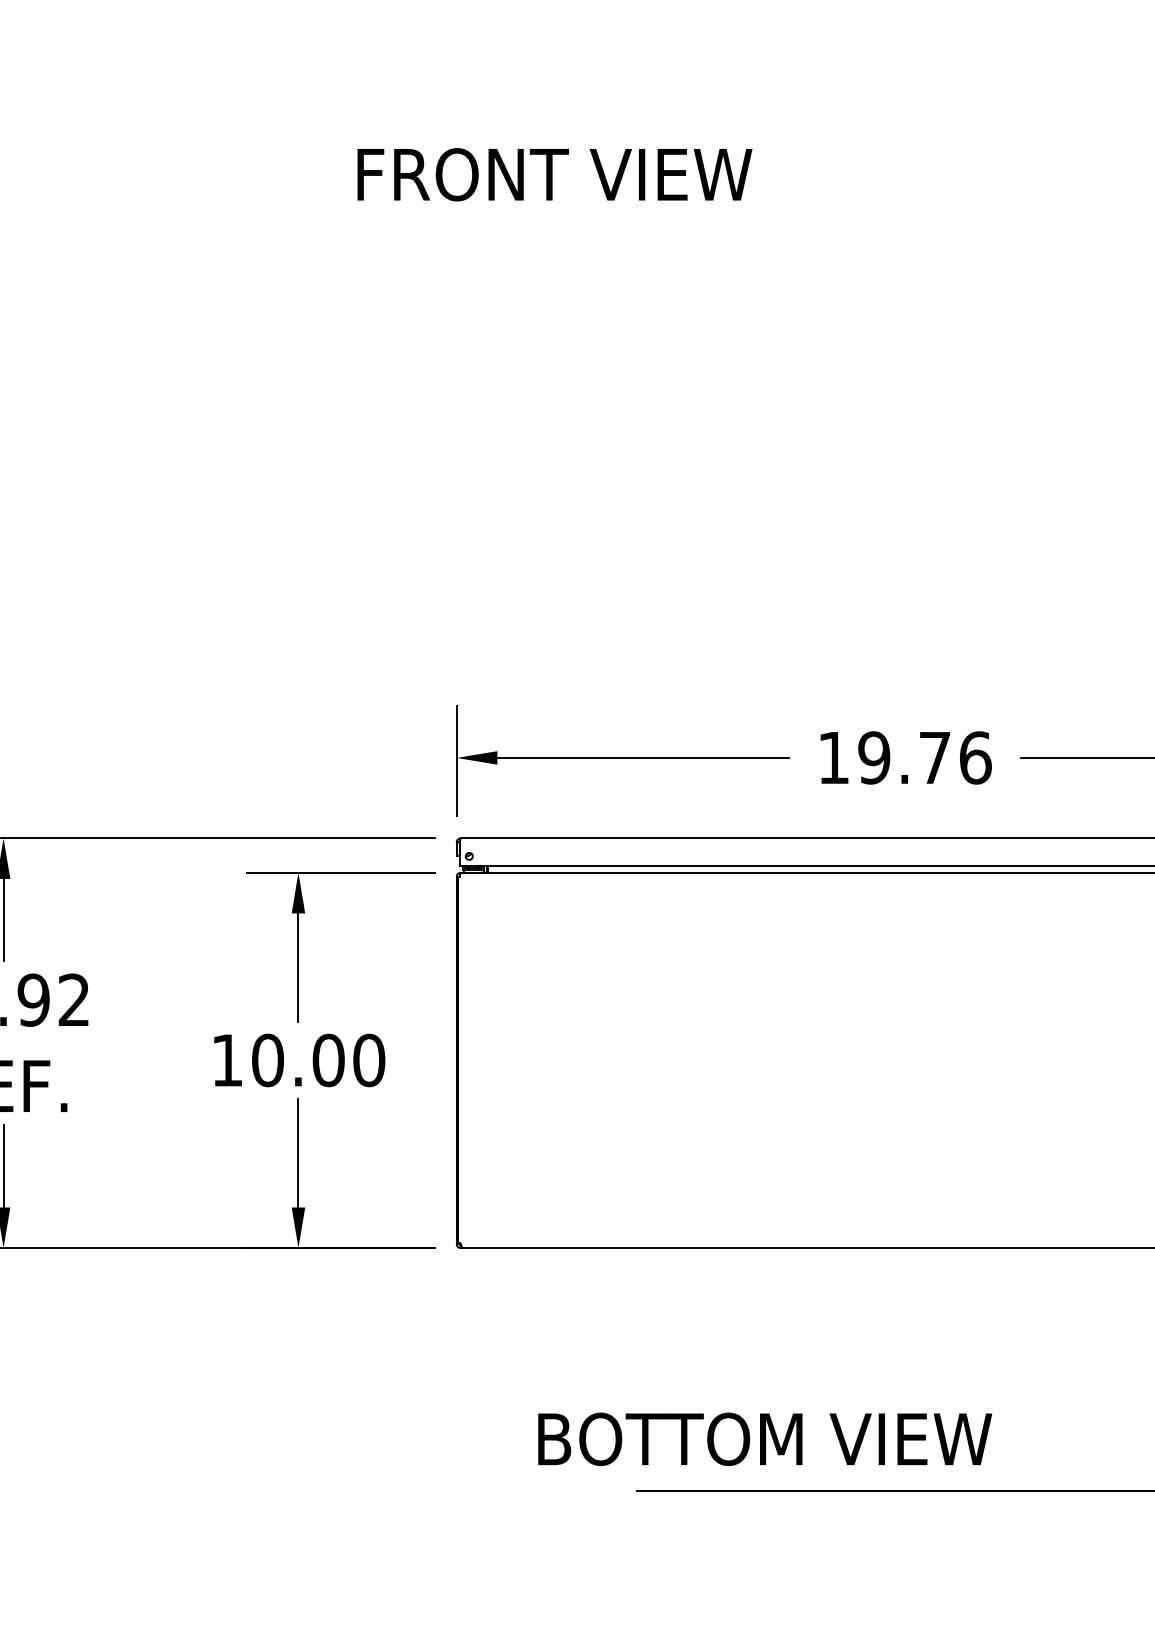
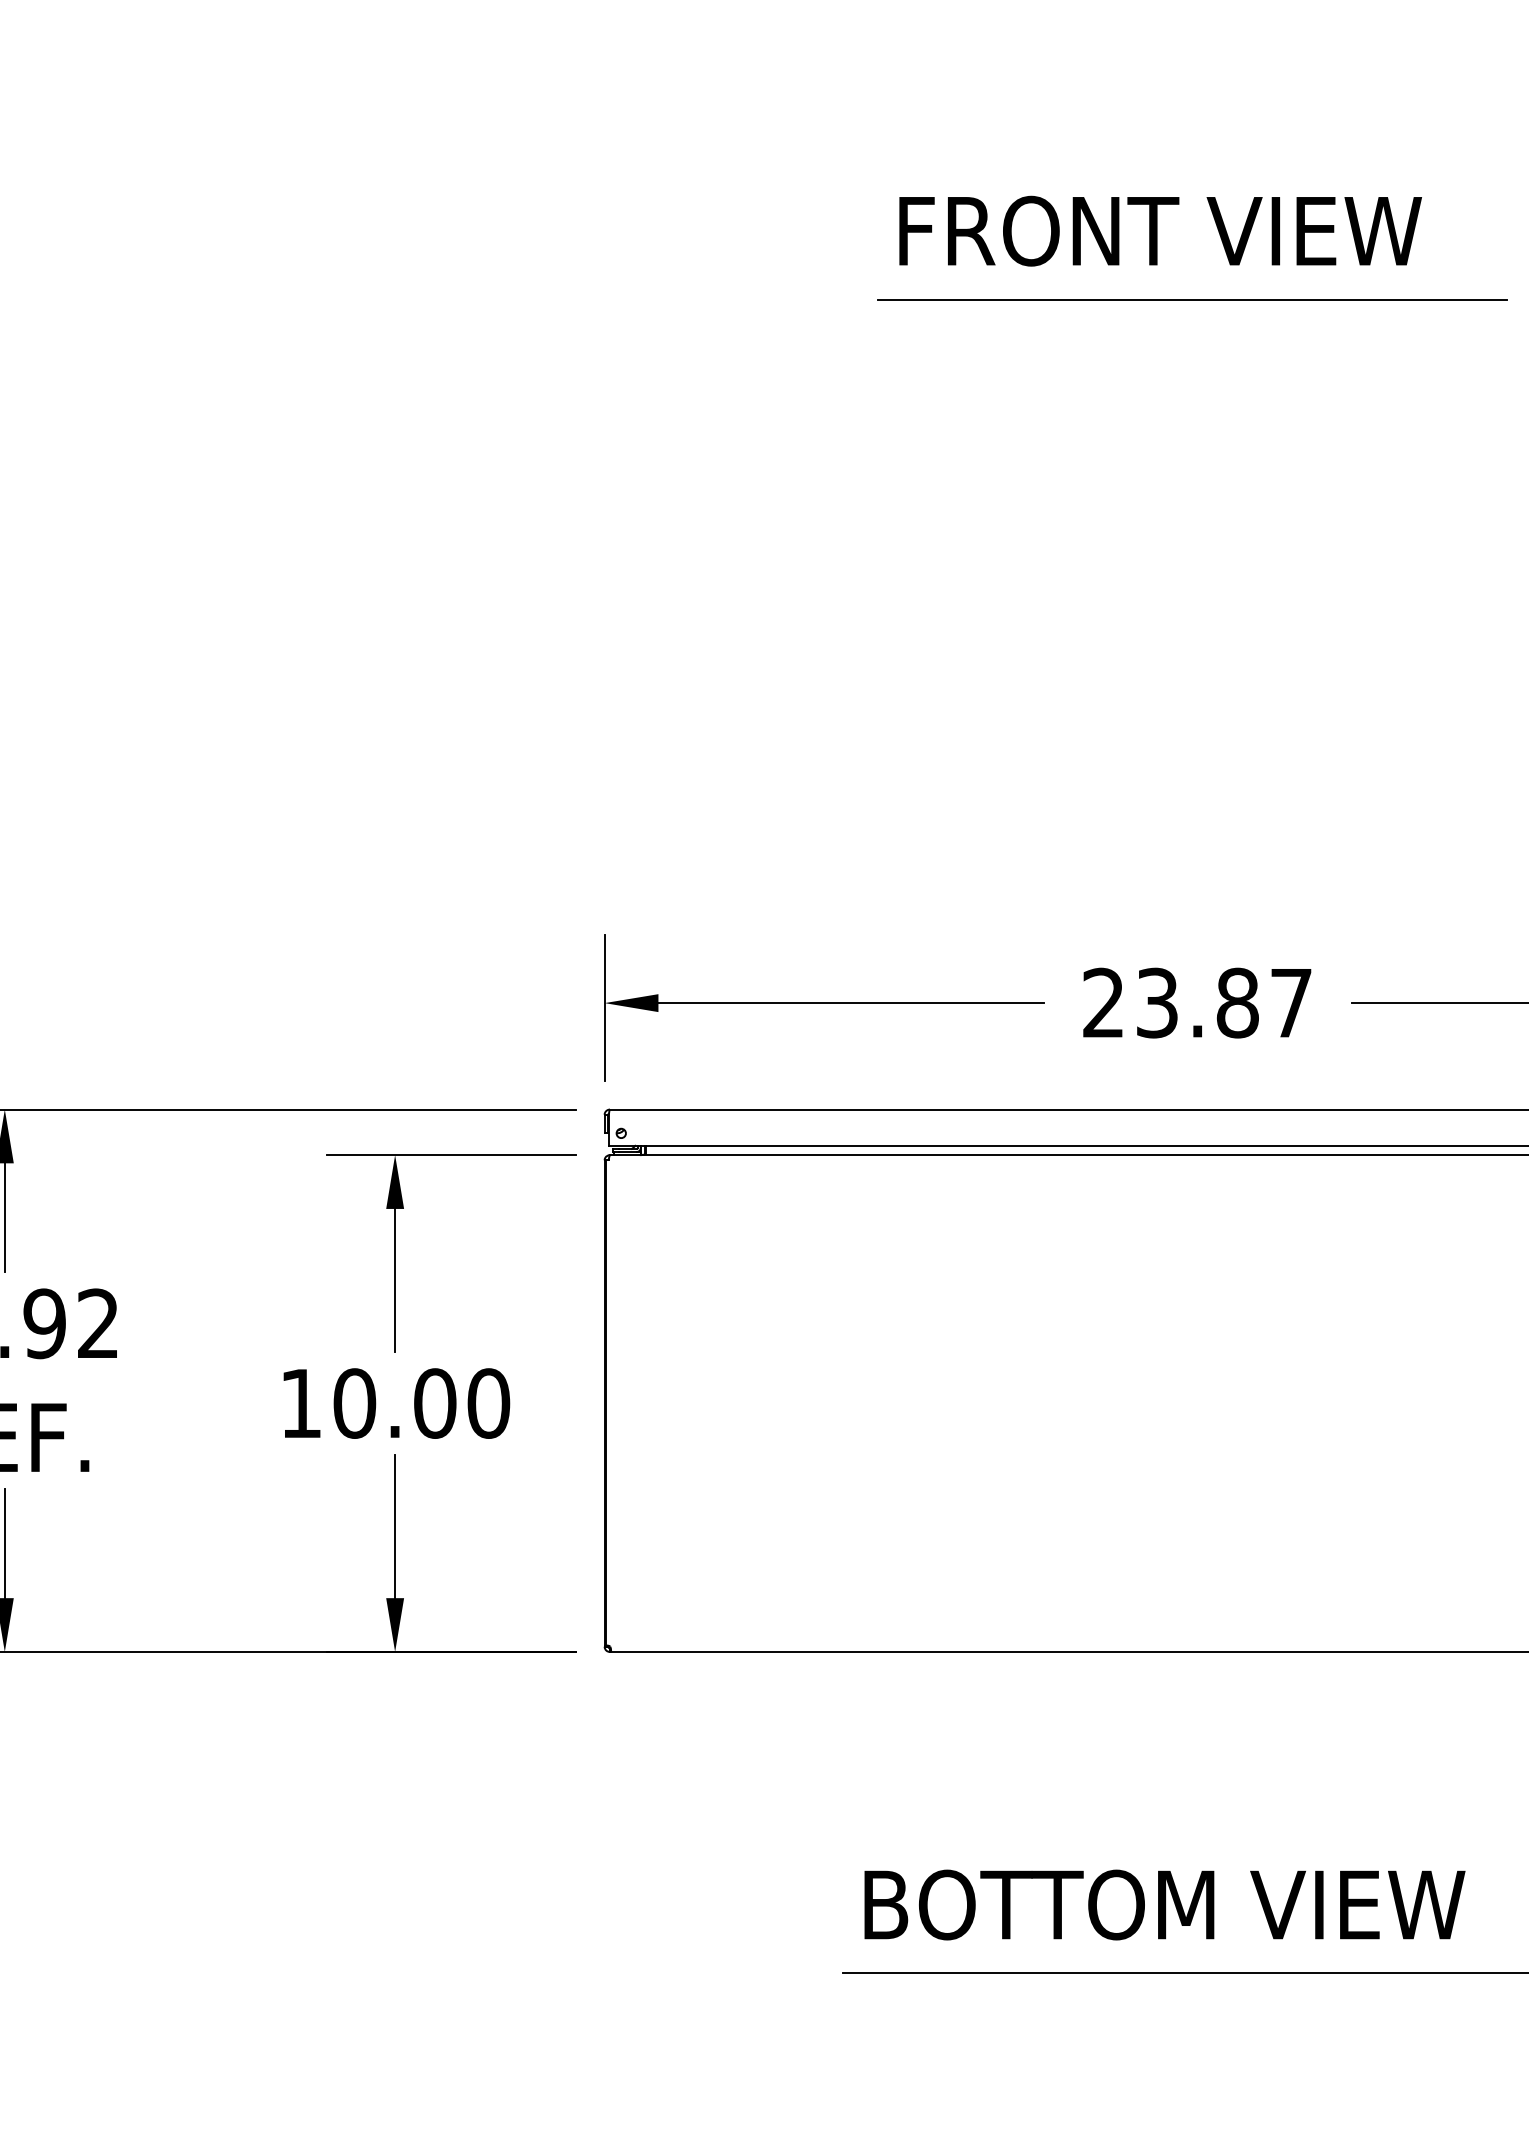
text: (554, 174) -> (1160, 230), moved
line: (900, 226) -> (1192, 299), added
text: (905, 757) -> (1198, 1002), 19.76 -> 23.87
text: (764, 1438) -> (1164, 1904), moved

